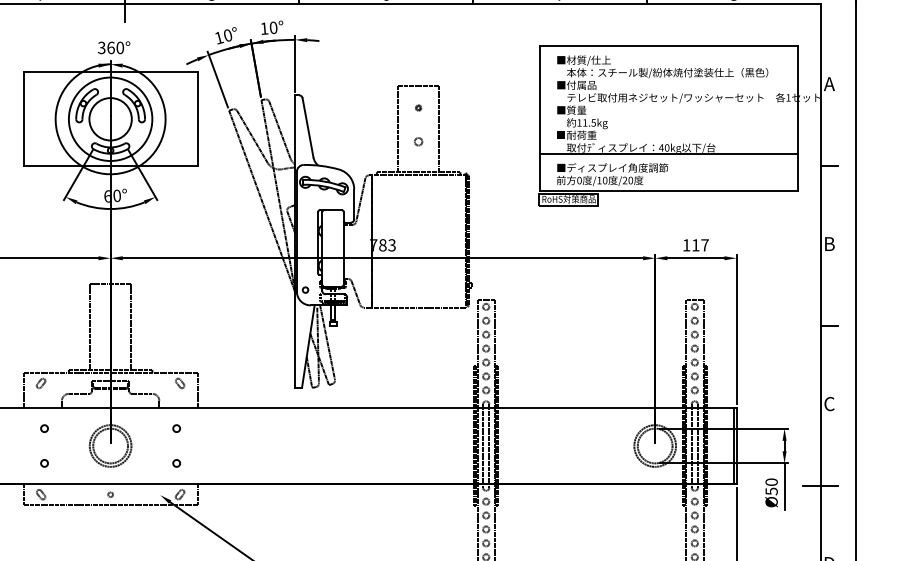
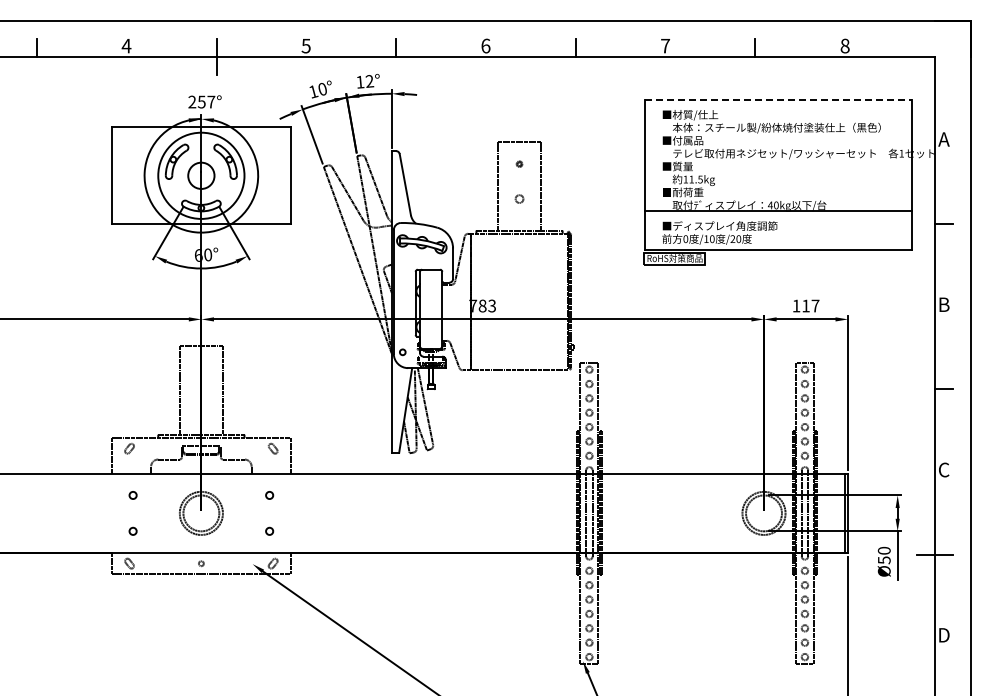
text: (273, 27) -> (369, 81), 10° -> 12°
line: (669, 45) -> (778, 99), solid -> dashed
text: (110, 47) -> (201, 101), 360° -> 257°
circle: (110, 118) -> (201, 175), size x0.6

